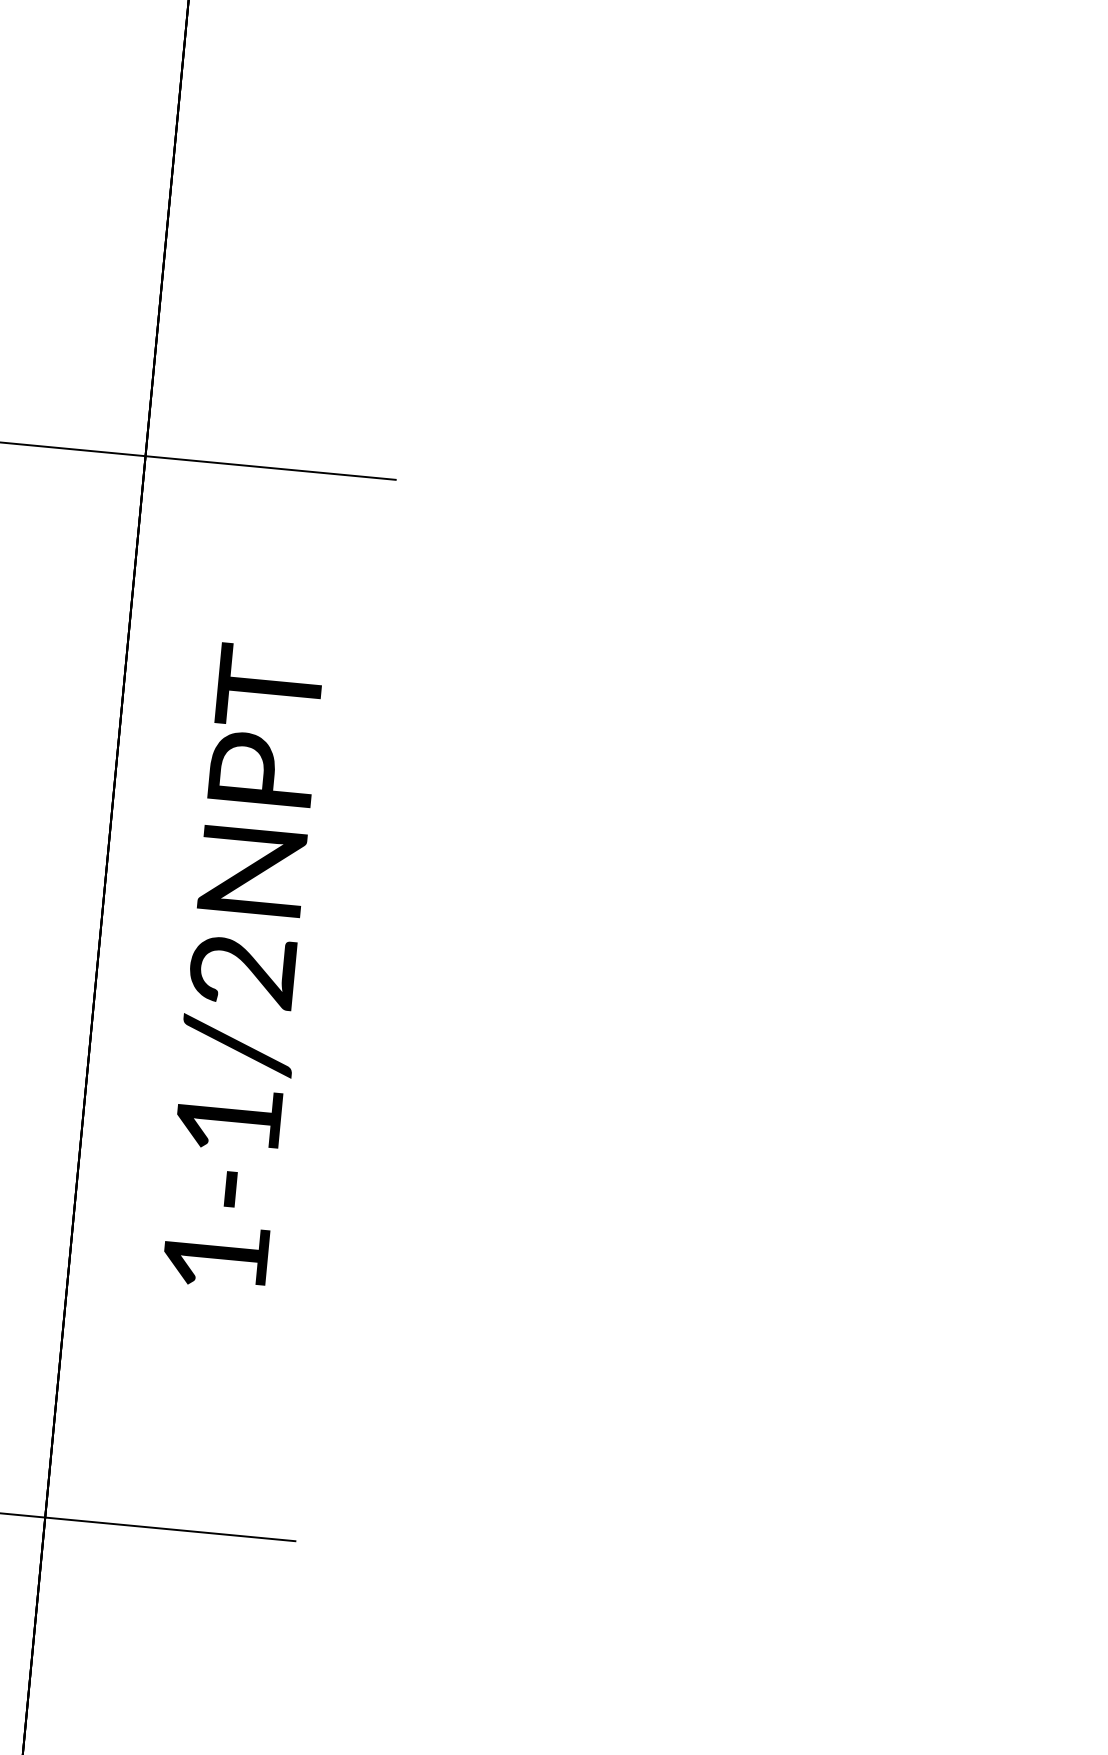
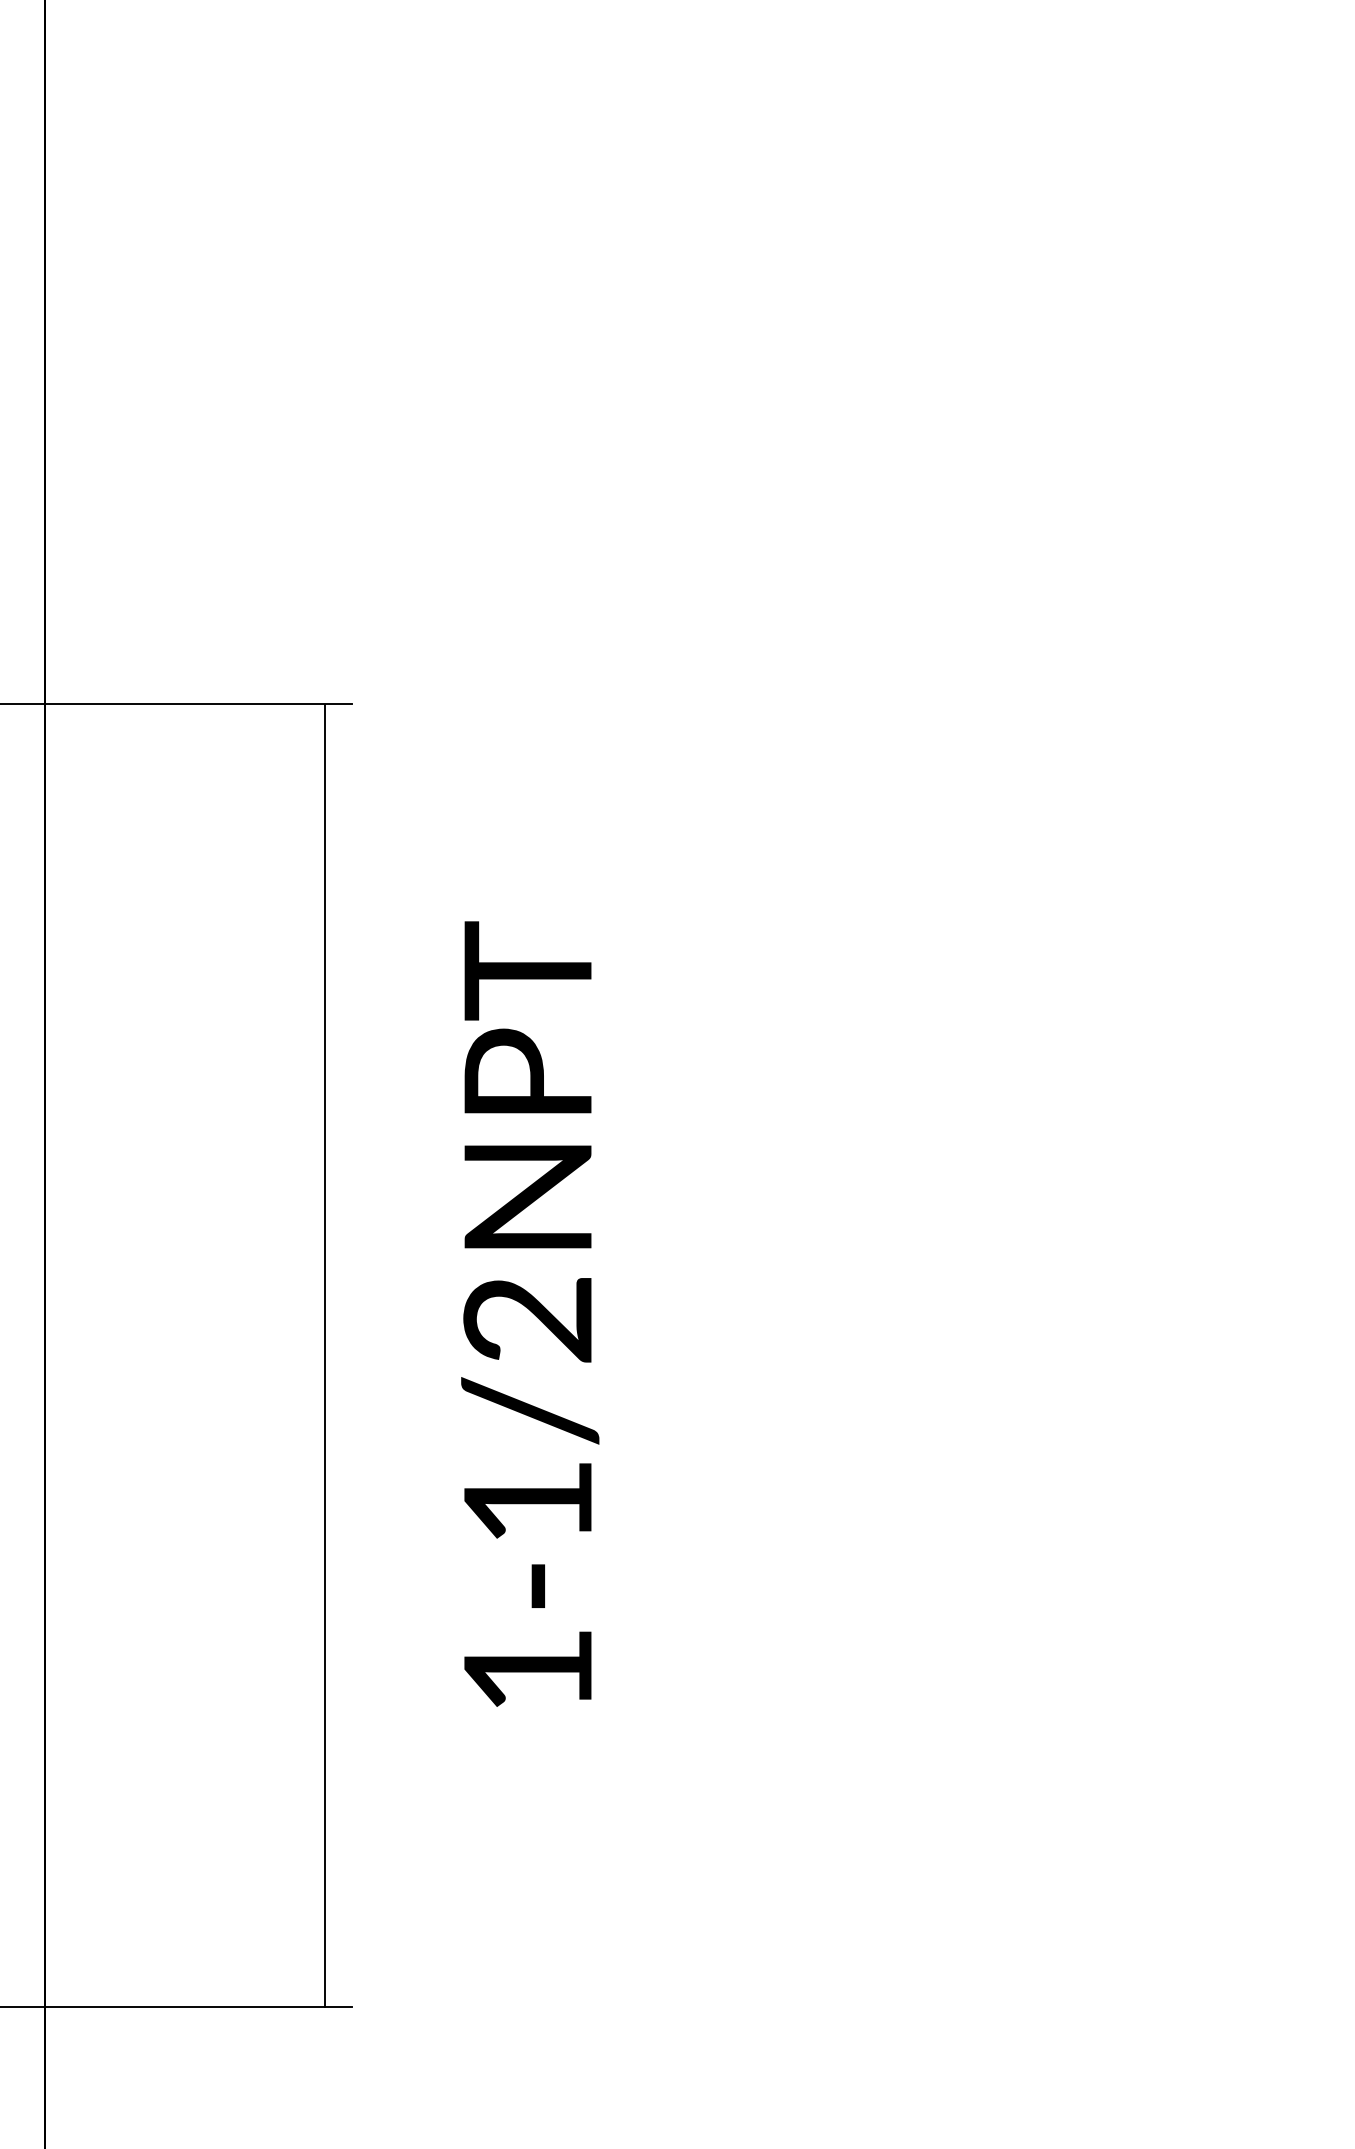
text: (245, 966) -> (530, 1313), moved
line: (323, 1008) -> (325, 1355), added

